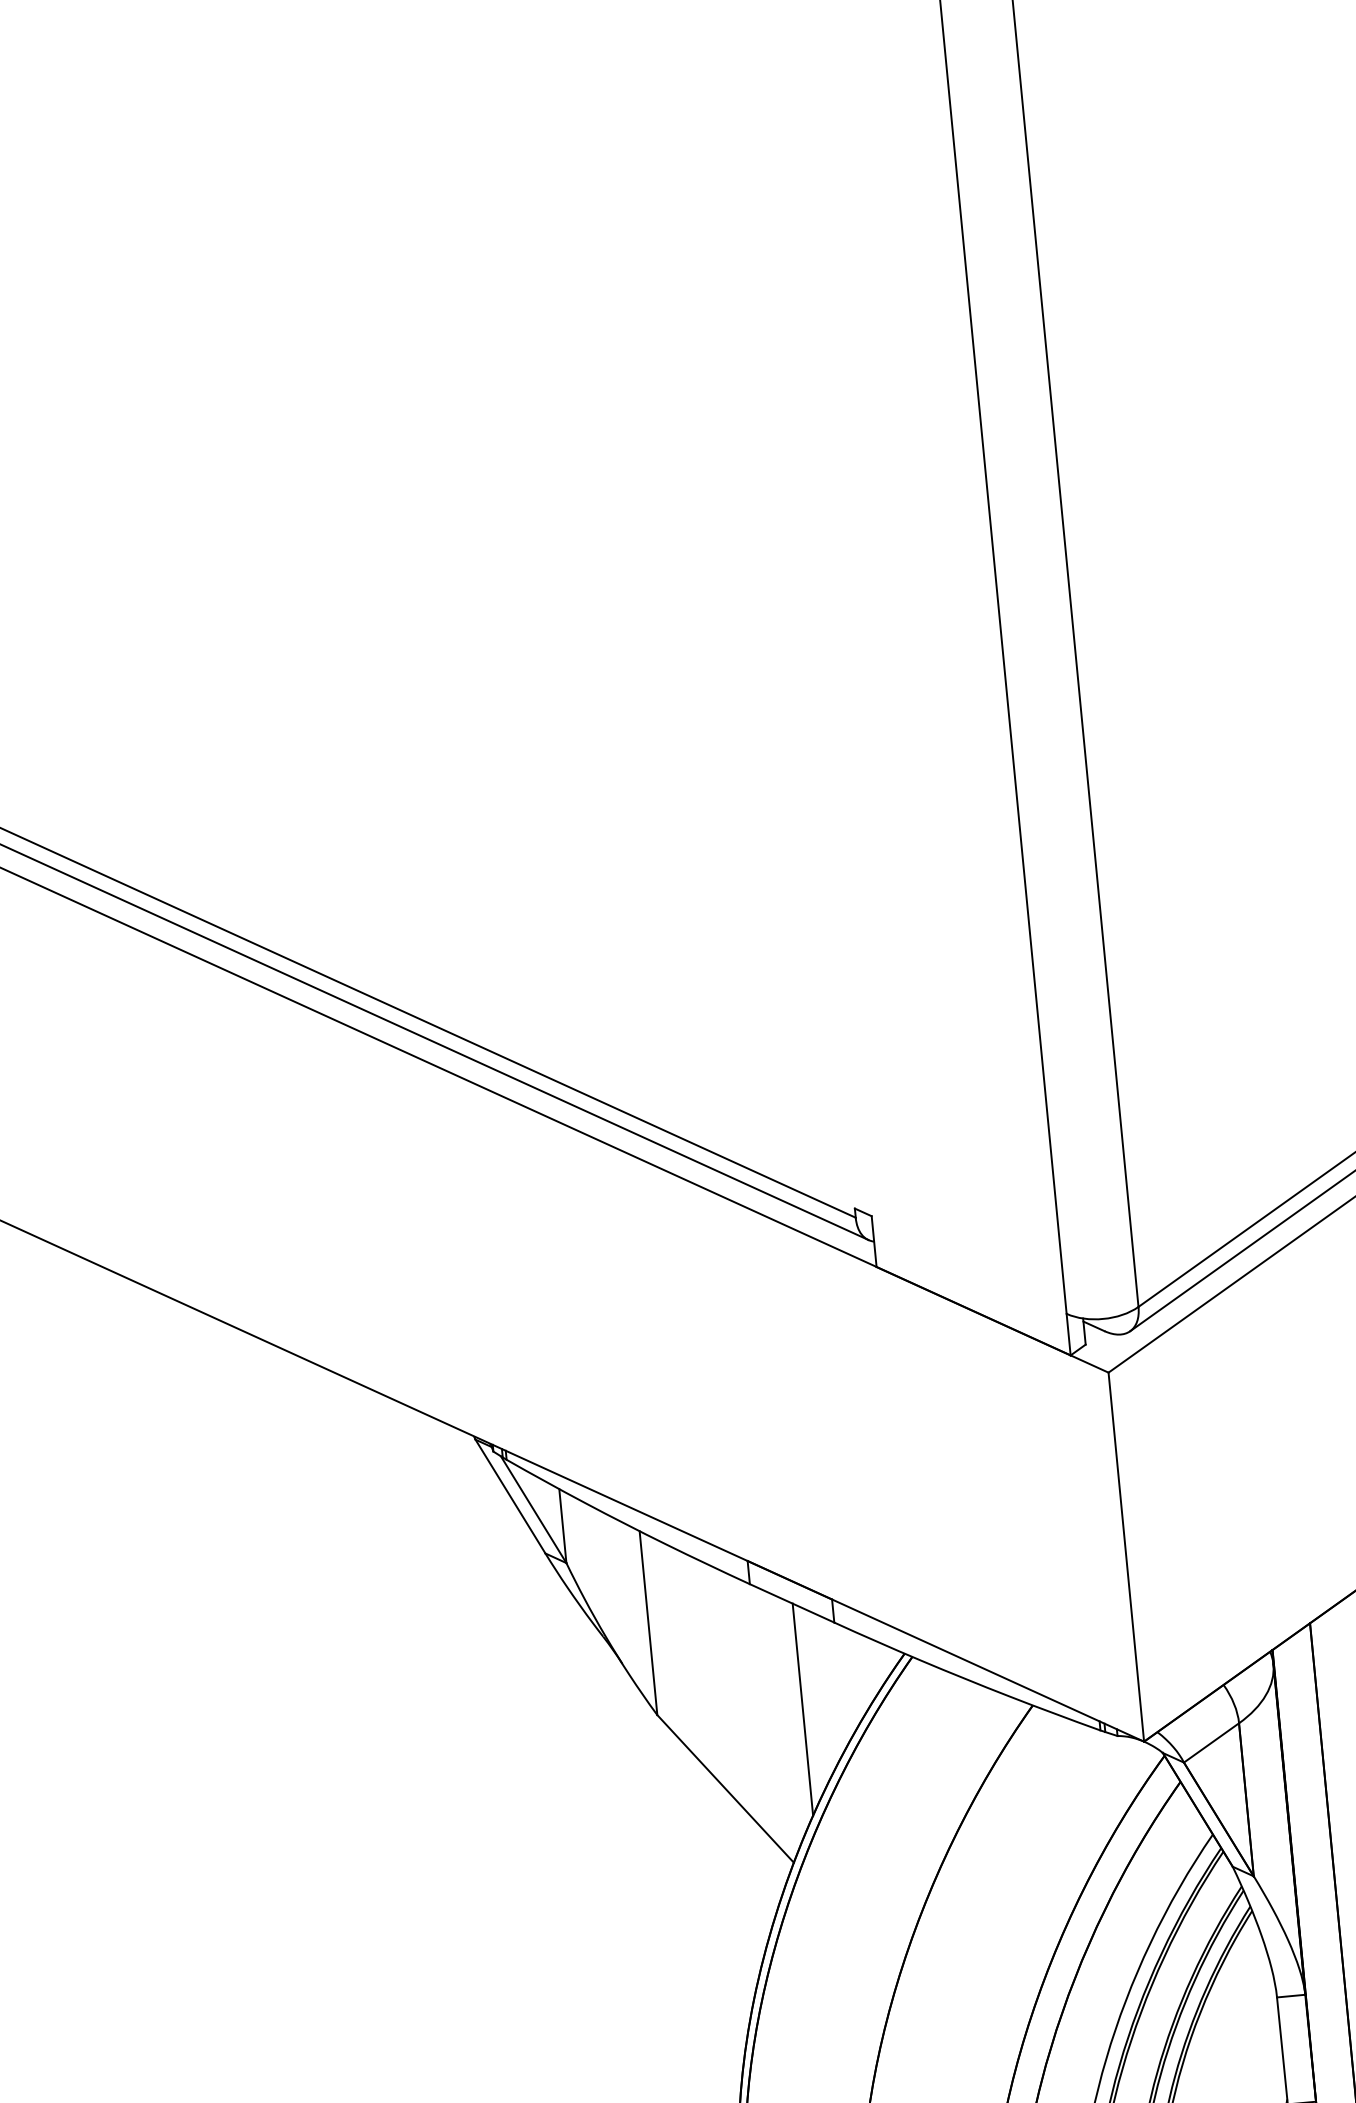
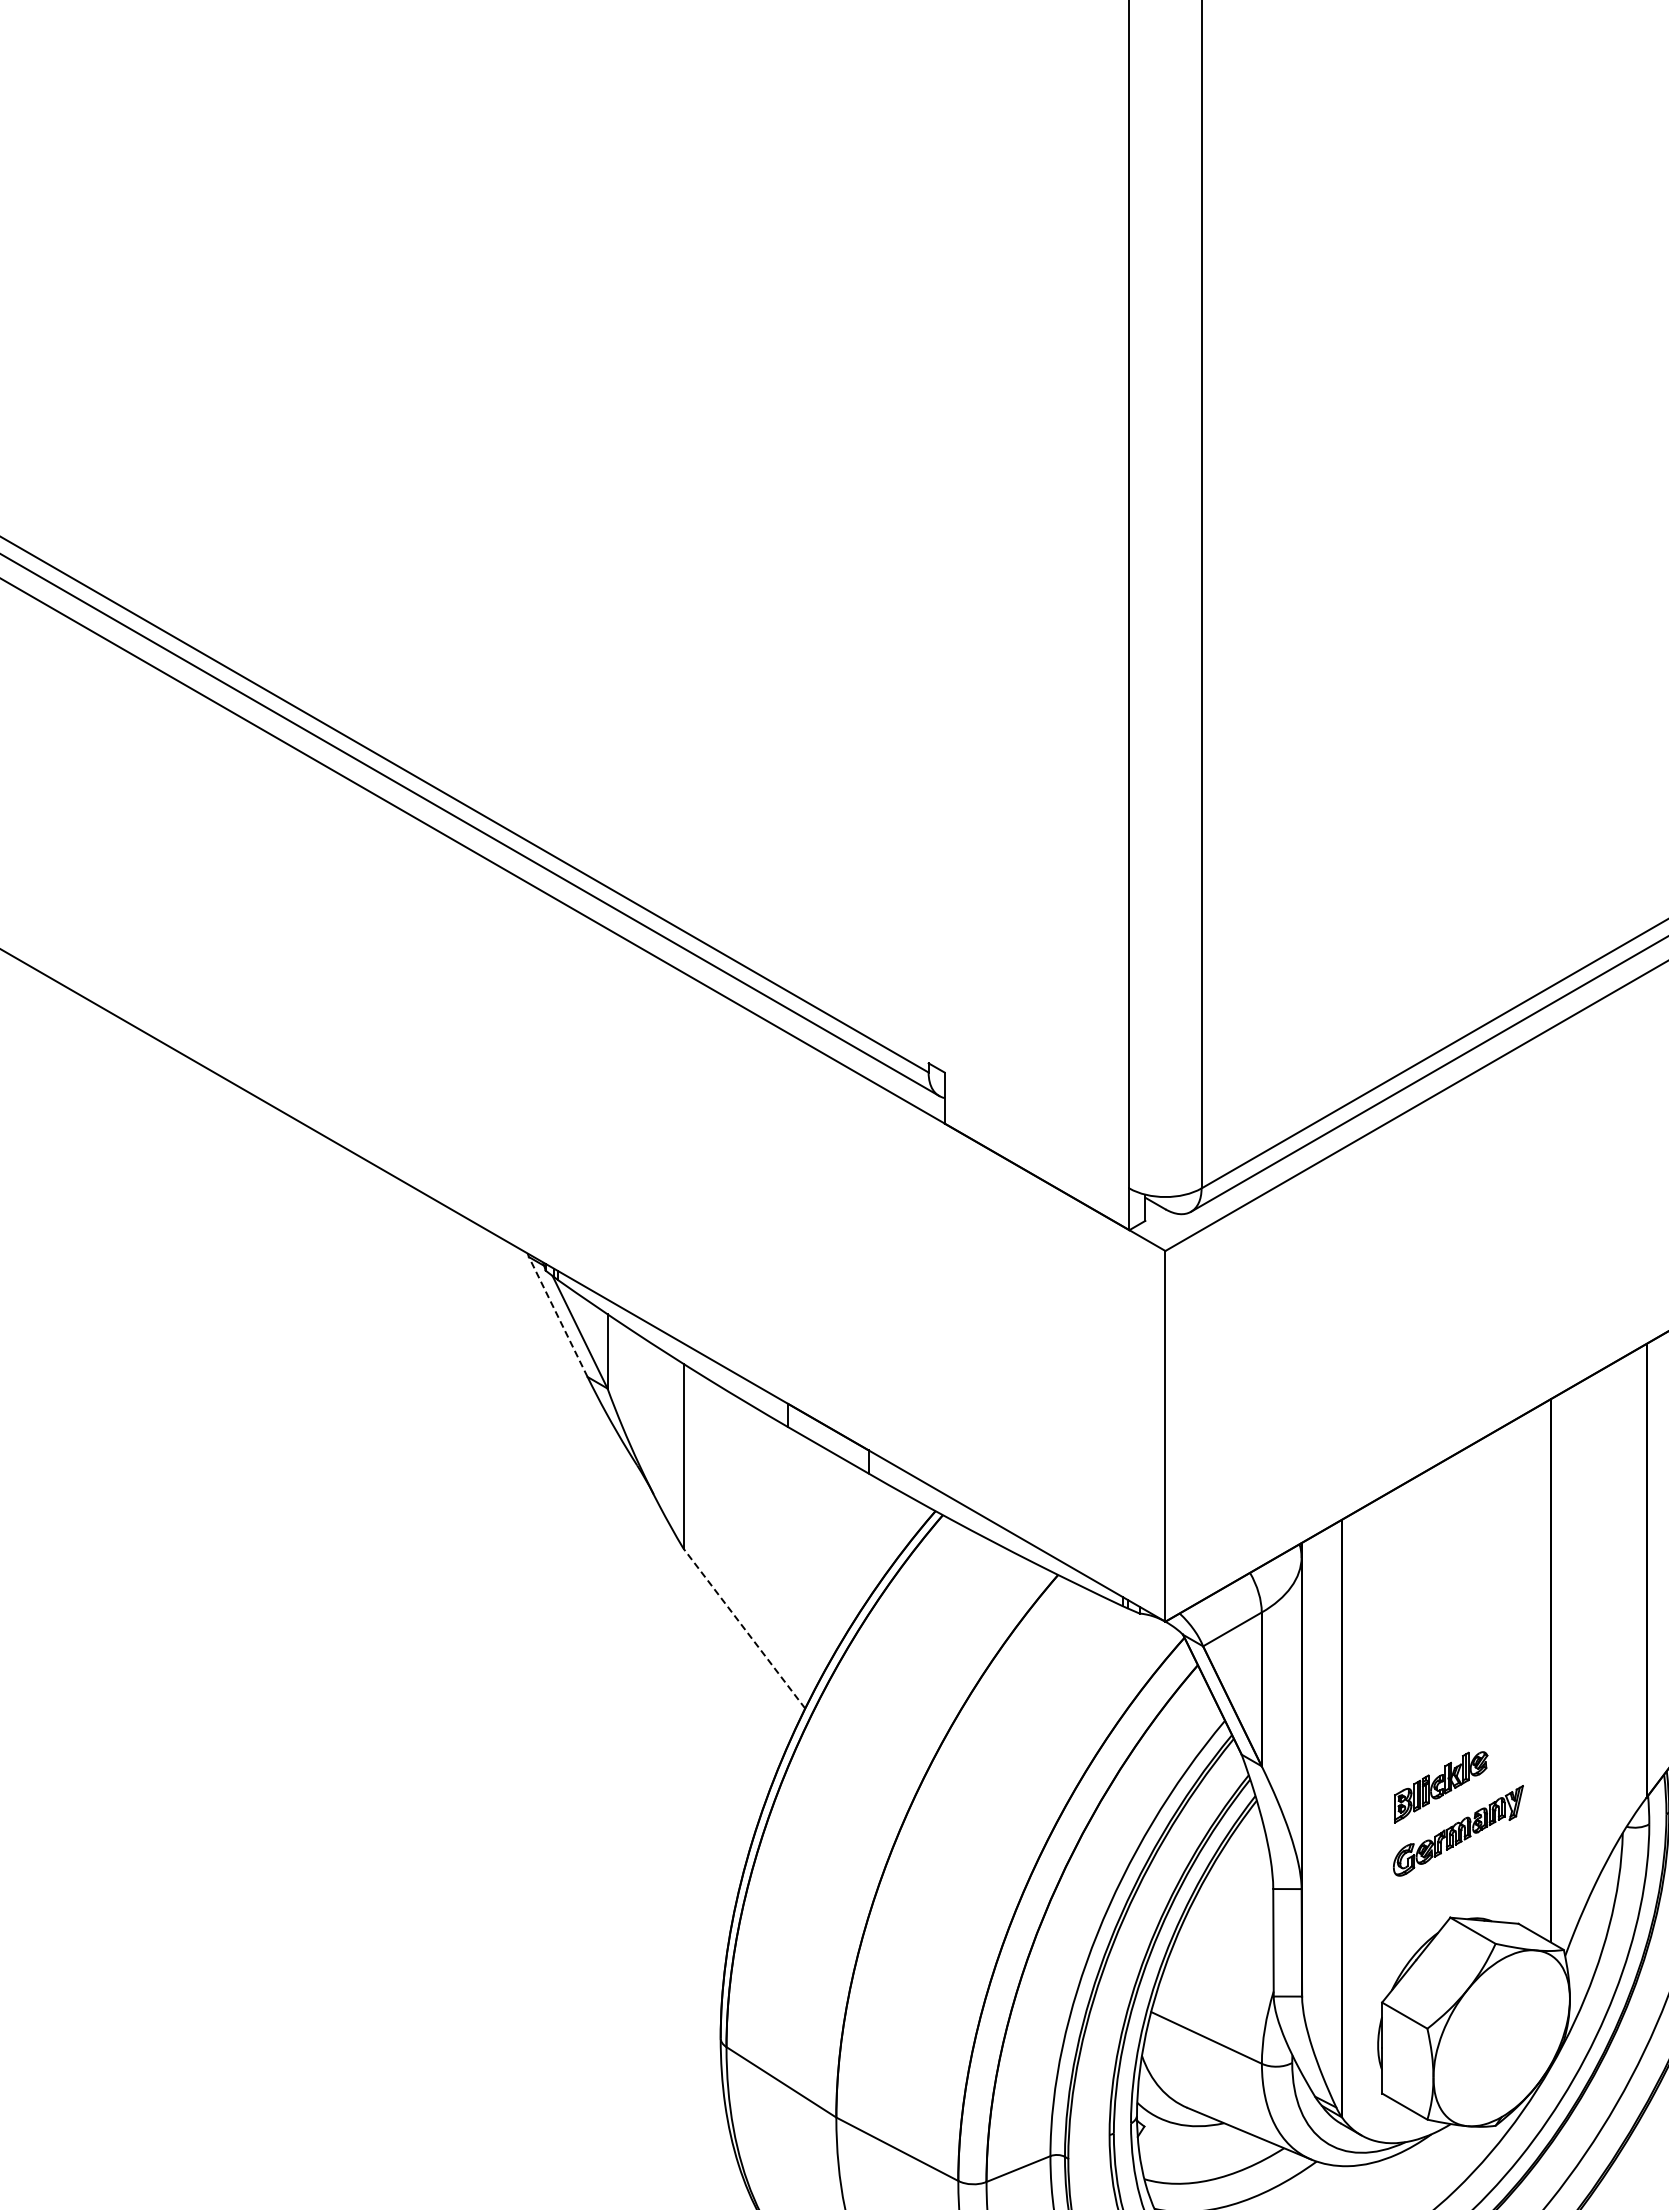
line: (510, 1496) -> (558, 1316), solid -> dashed
line: (802, 1709) -> (828, 1556), removed
line: (725, 1788) -> (744, 1628), solid -> dashed

